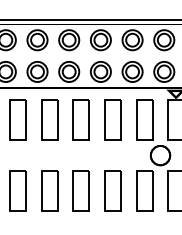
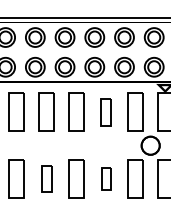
part: (112, 119) -> (105, 111), size x0.7
part: (49, 190) -> (46, 178), size x0.7
part: (112, 190) -> (105, 178), size x0.6

